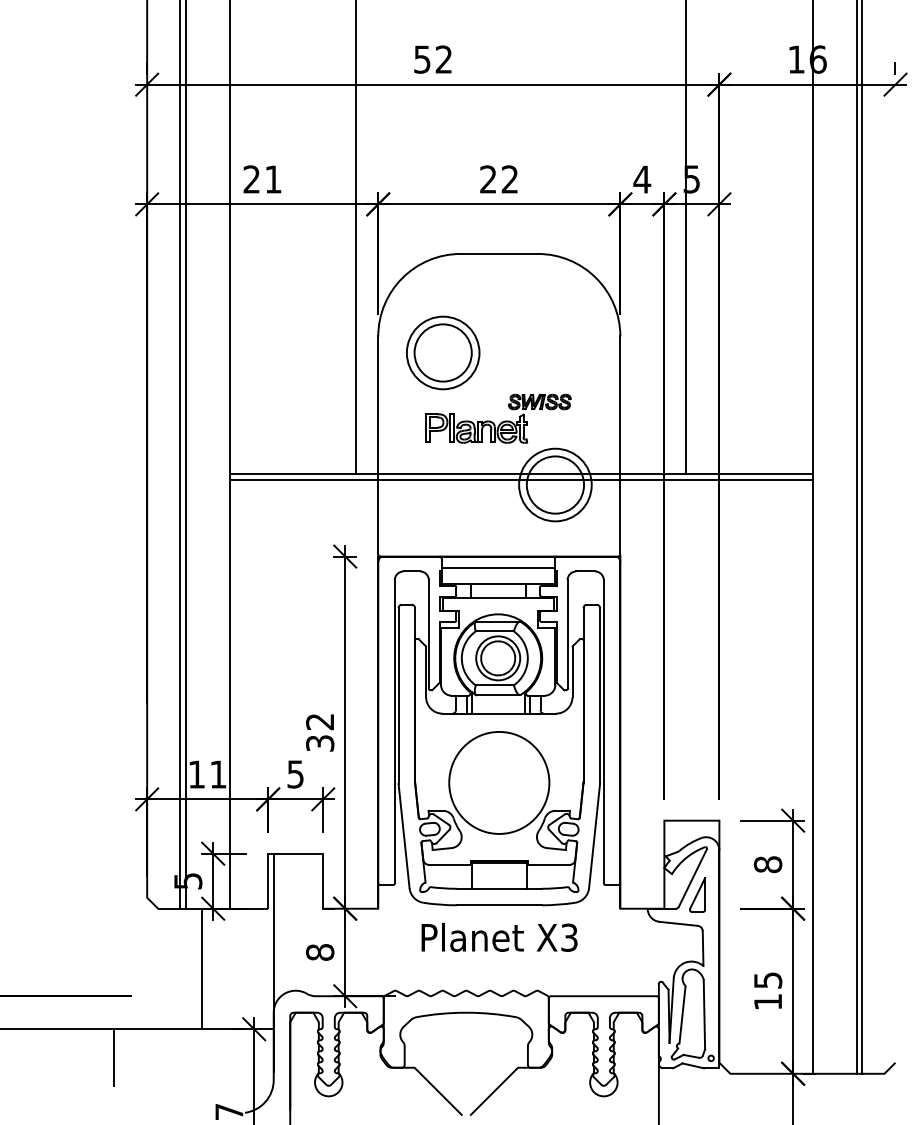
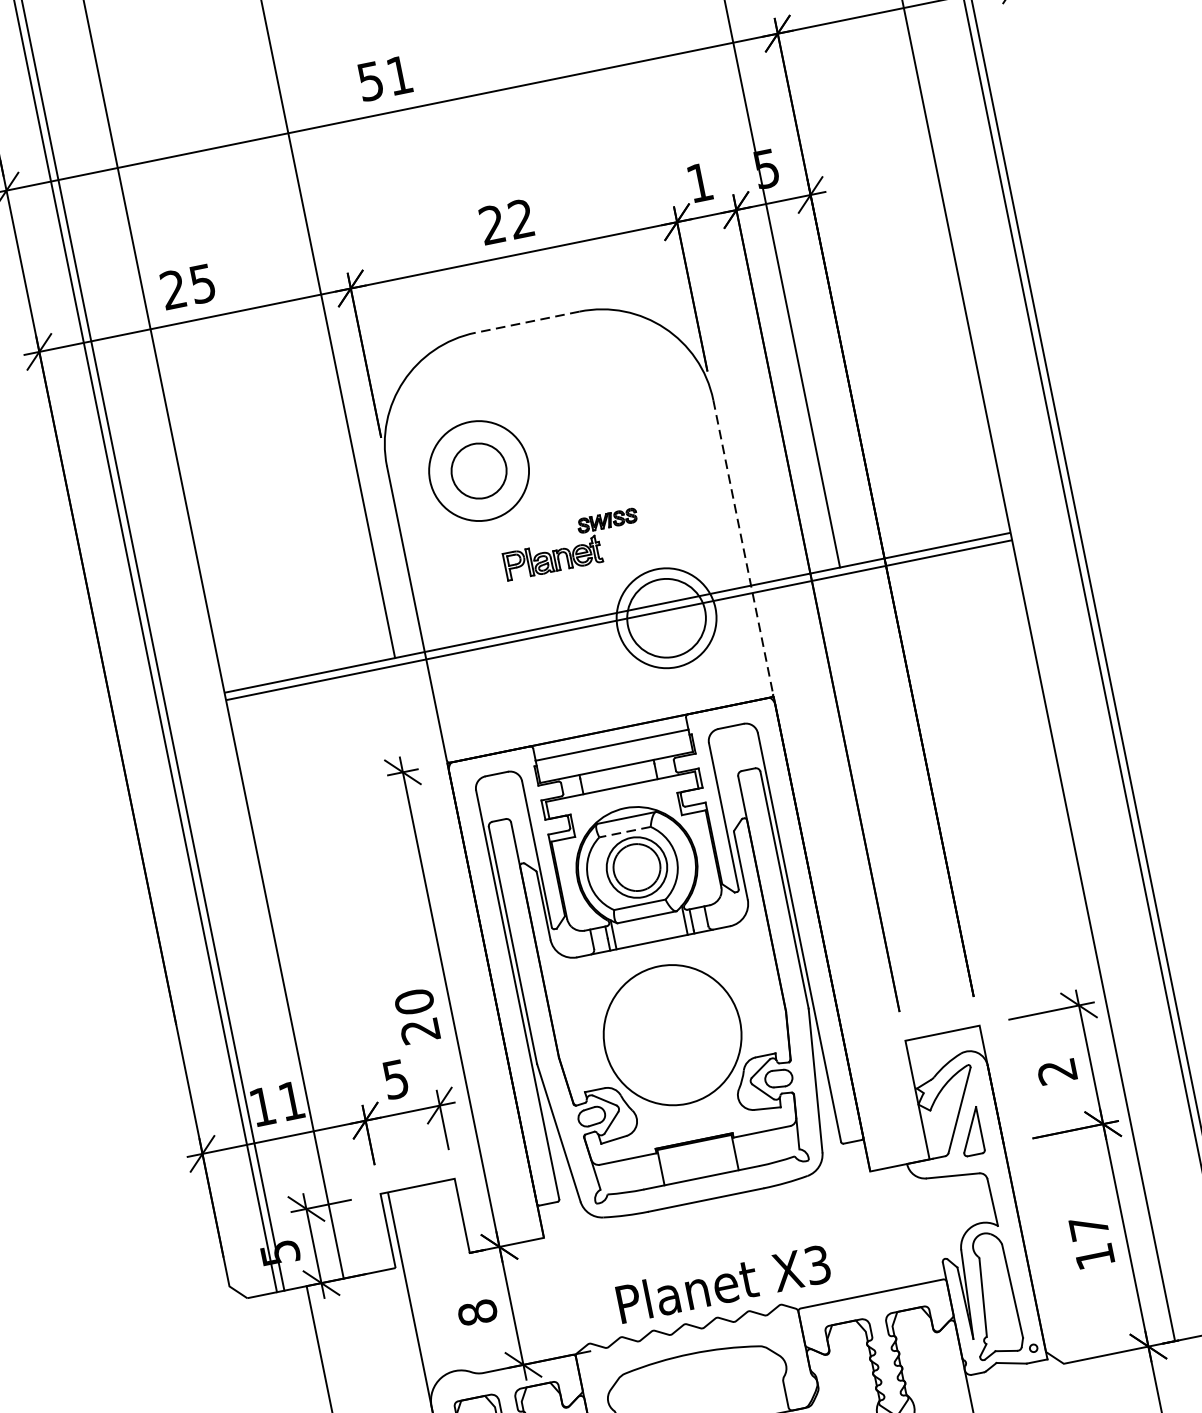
text: (443, 59) -> (399, 75), 52 -> 51
text: (273, 179) -> (202, 283), 21 -> 25
text: (642, 179) -> (700, 182), 4 -> 1
line: (499, 253) -> (527, 321), solid -> dashed
circle: (442, 352) -> (478, 470), size x0.7
part: (498, 418) -> (571, 544), size x0.7
line: (620, 445) -> (743, 547), solid -> dashed
line: (494, 631) -> (624, 832), solid -> dashed
text: (320, 732) -> (417, 1016), 32 -> 20
text: (768, 864) -> (1057, 1071), 8 -> 2
text: (499, 936) -> (723, 1282), moved
text: (768, 980) -> (1089, 1227), 15 -> 17

